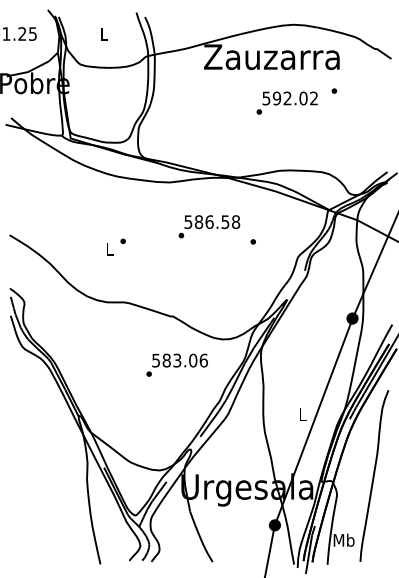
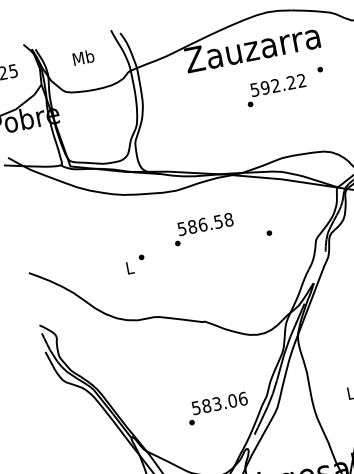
text: (104, 33) -> (83, 56), L -> Mb
text: (303, 98) -> (291, 82), 592.02 -> 592.22
text: (209, 226) -> (203, 229), moved
text: (176, 364) -> (217, 407), moved

